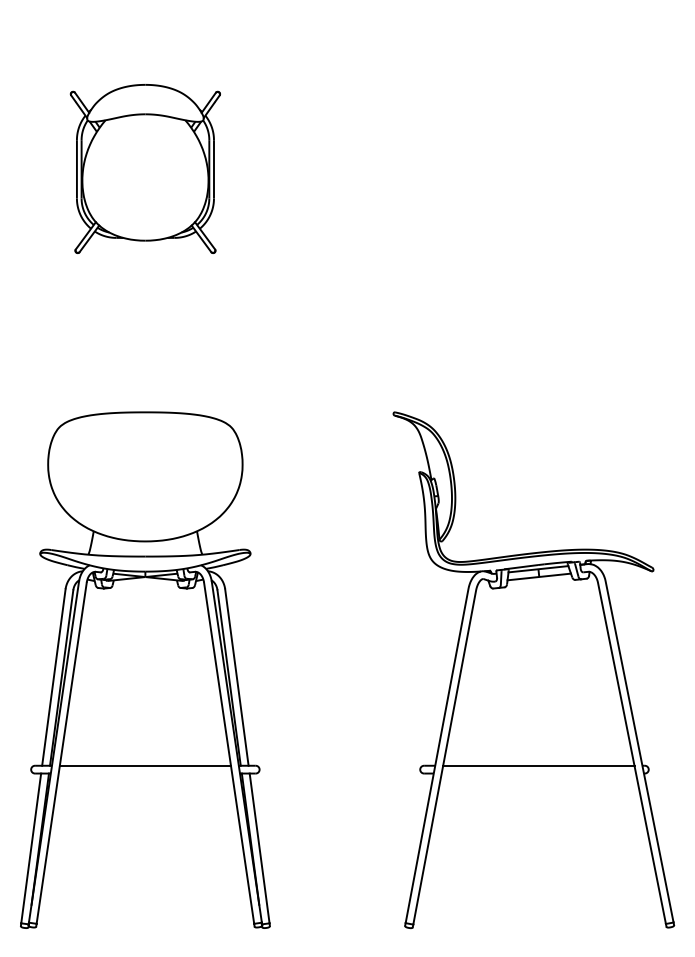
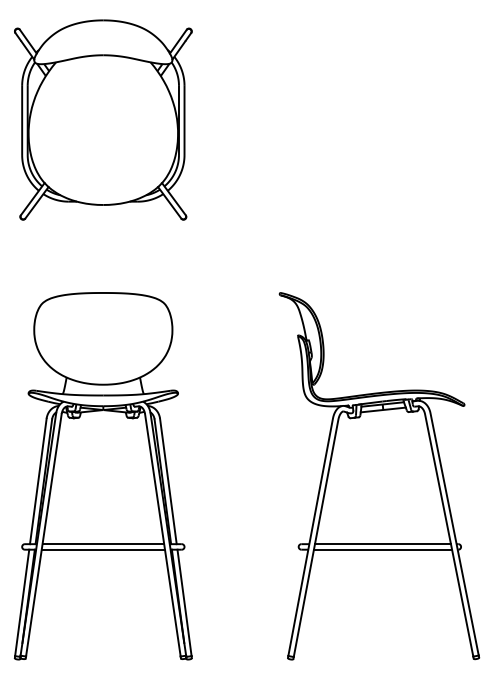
part: (145, 168) -> (103, 119), size x1.67
line: (144, 773) -> (102, 549), added
line: (538, 773) -> (382, 549), added

